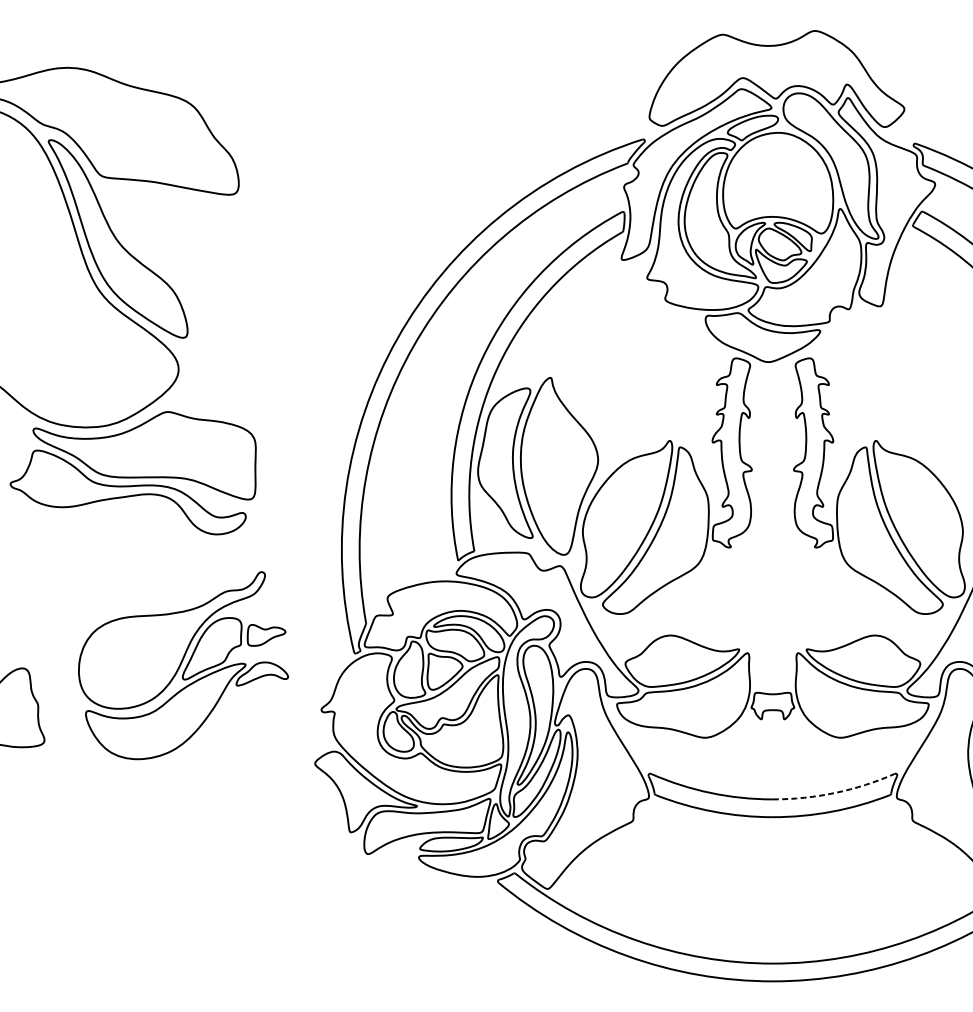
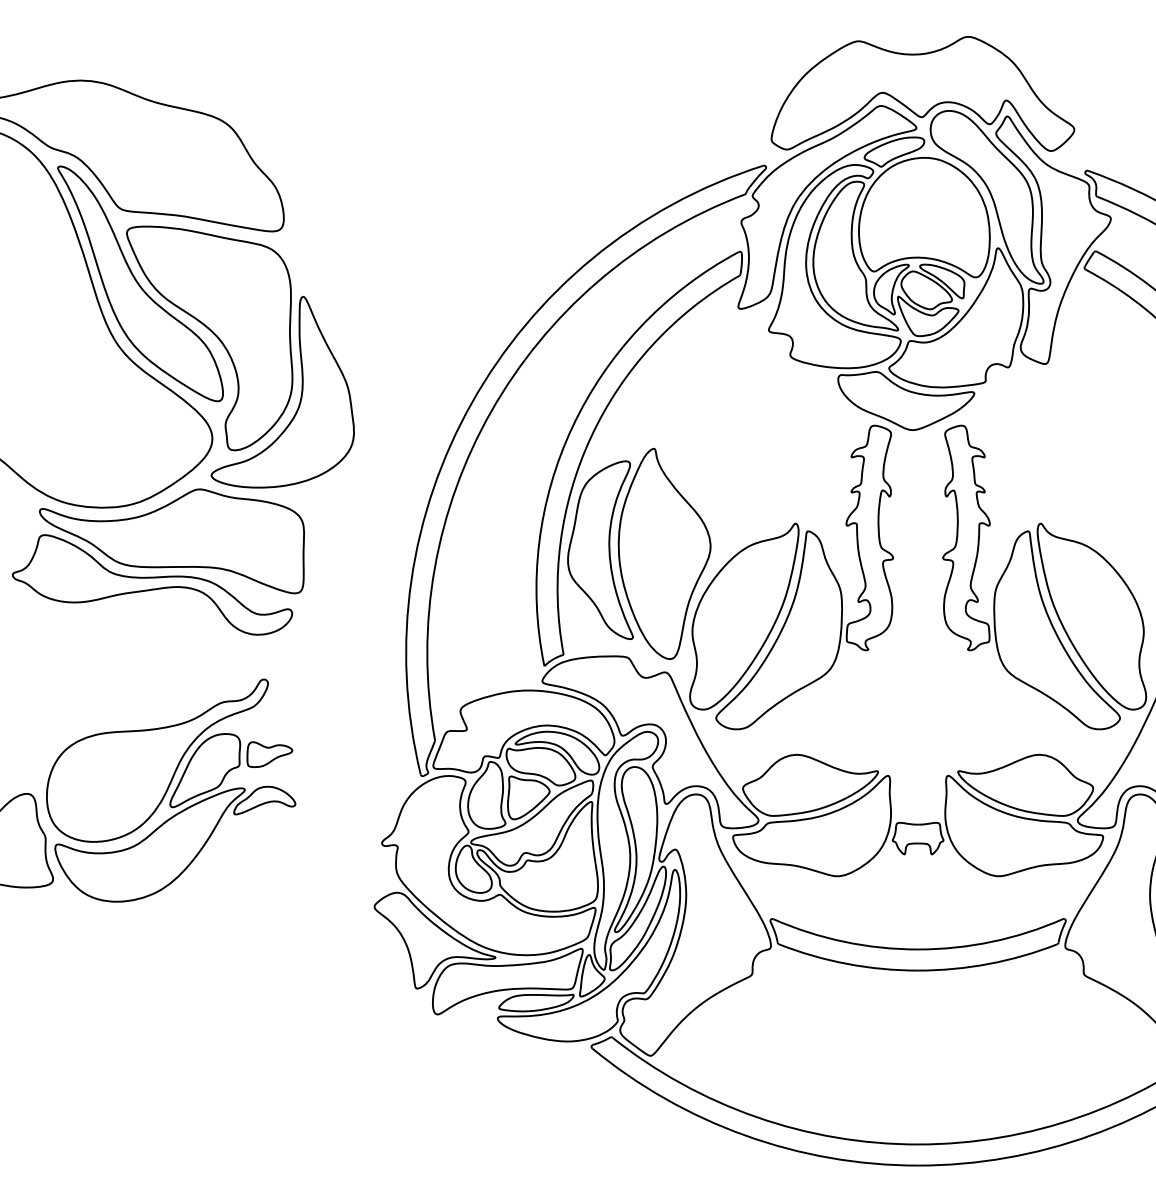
part: (202, 300) -> (240, 356), added
part: (183, 665) -> (171, 790), moved
arc: (835, 792) -> (992, 941), dashed -> solid

